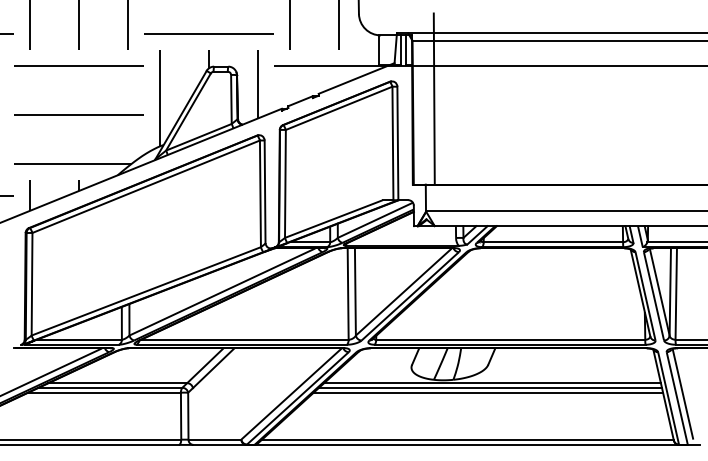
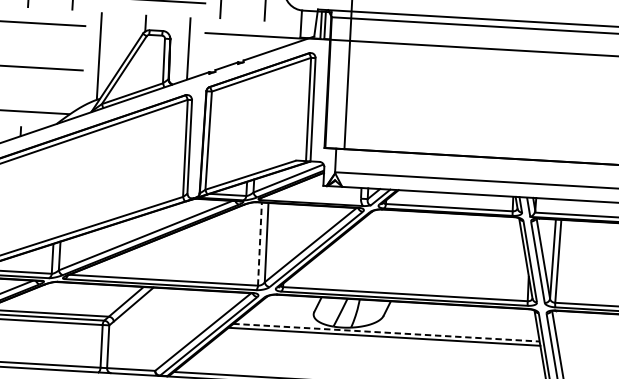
line: (348, 293) -> (260, 243), solid -> dashed
line: (492, 383) -> (386, 333), solid -> dashed
line: (488, 392) -> (382, 340), removed

